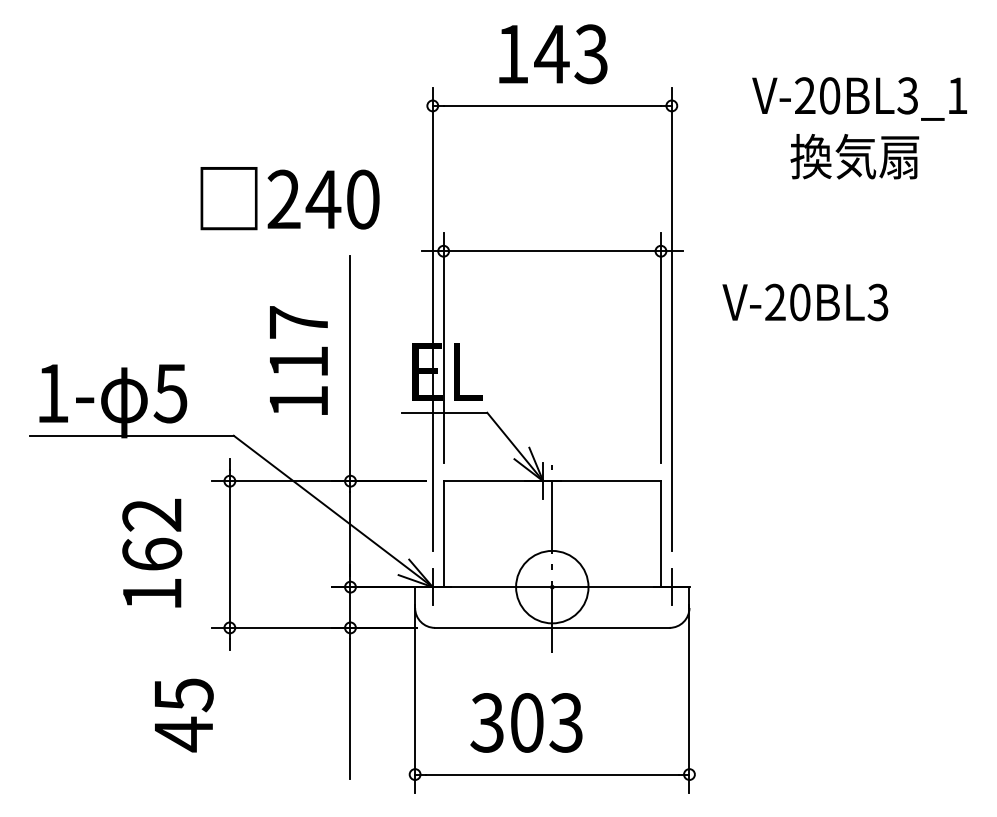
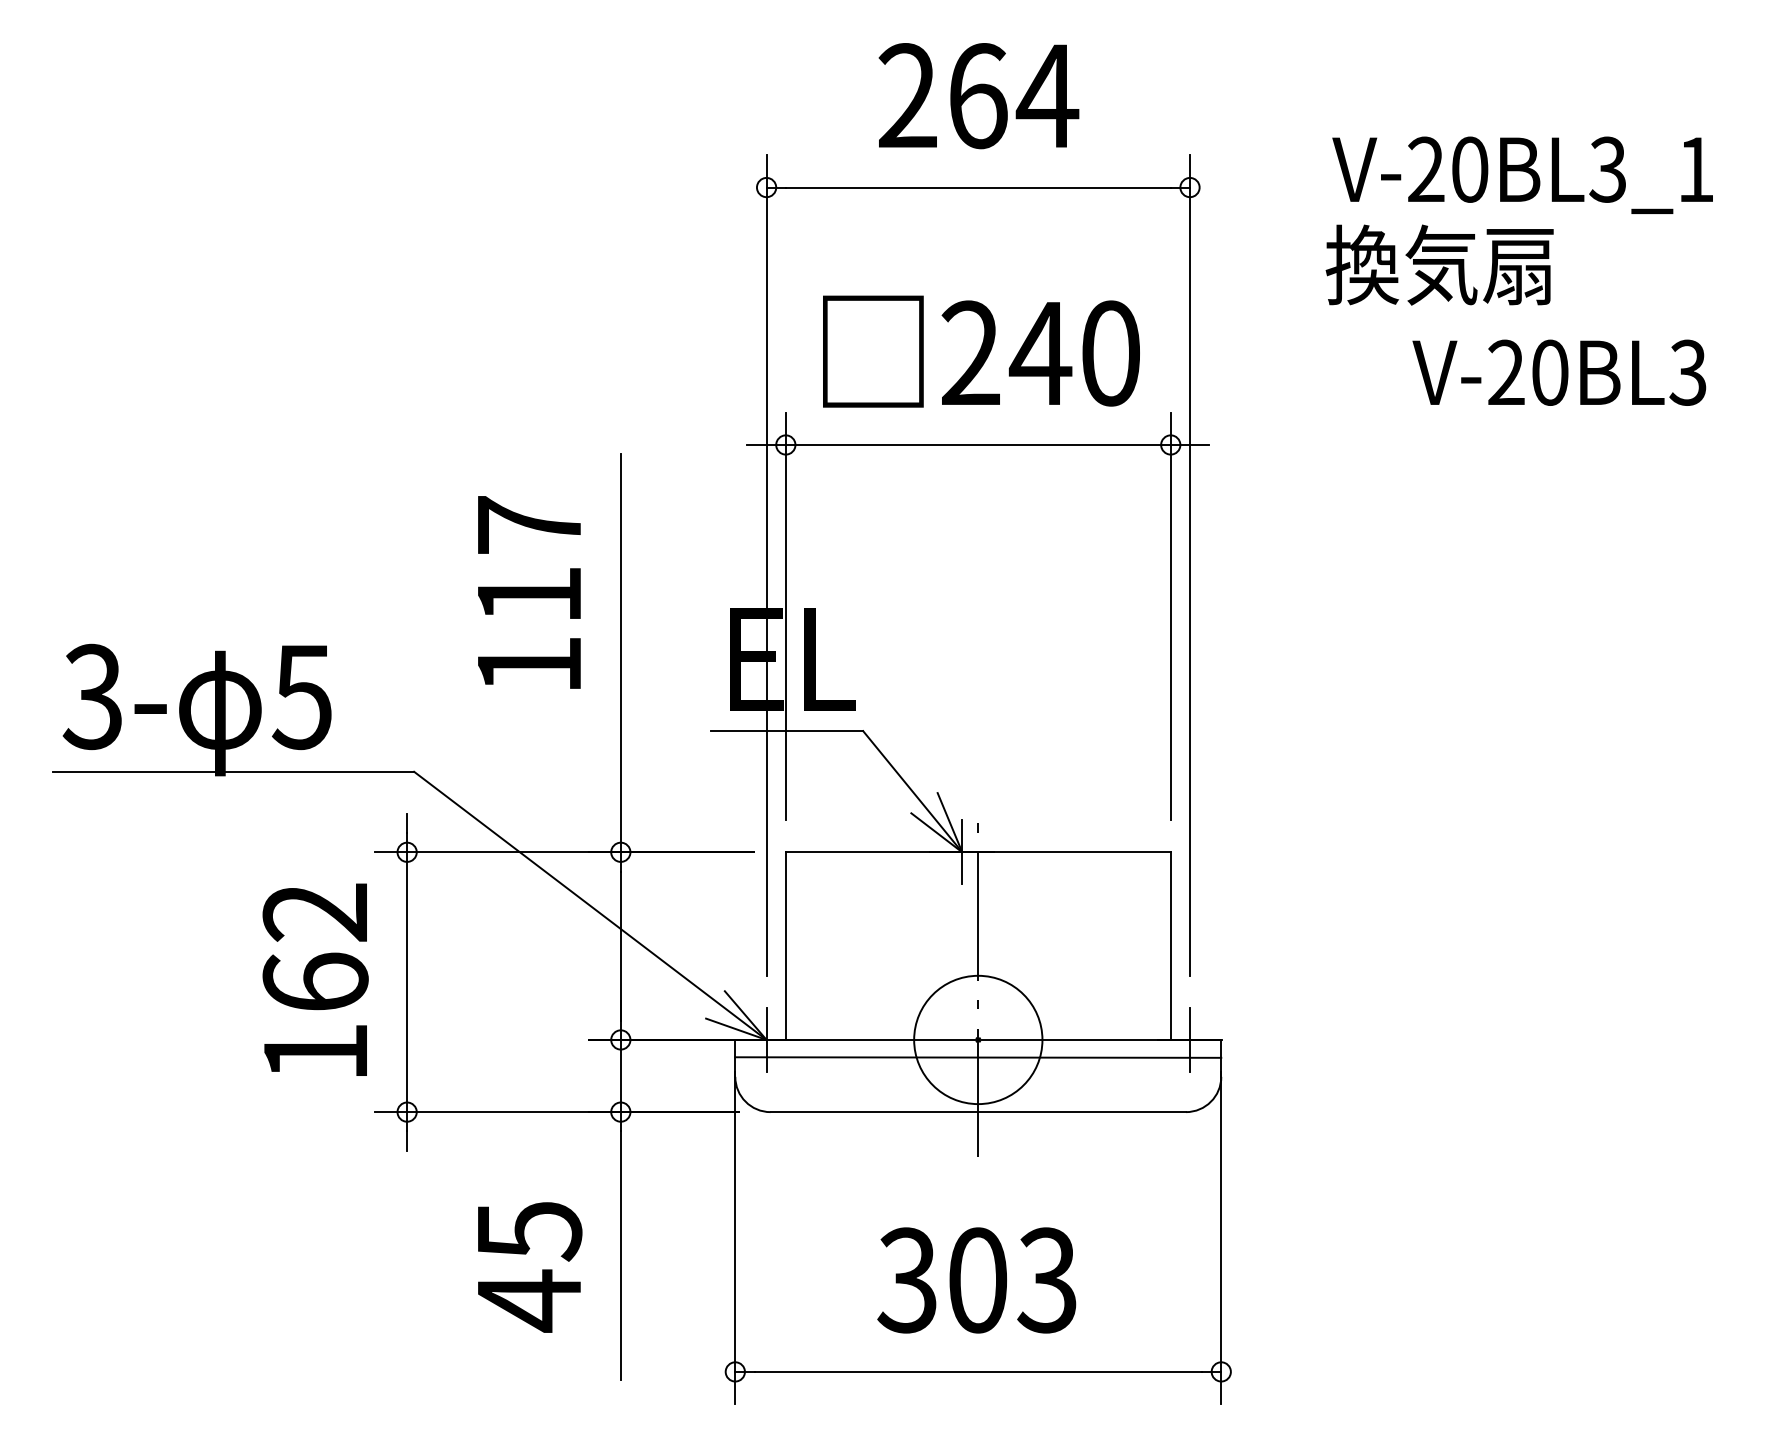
text: (552, 54) -> (978, 96), 143 -> 264
text: (854, 156) -> (1439, 264), moved
text: (289, 198) -> (980, 351), moved
text: (805, 302) -> (1559, 372), moved
text: (298, 360) -> (528, 592), moved
text: (51, 393) -> (91, 696), 1- -> 3-
text: (152, 553) -> (316, 980), moved
line: (552, 596) -> (978, 1056), added
text: (184, 715) -> (530, 1267), moved
text: (526, 722) -> (976, 1279), moved

